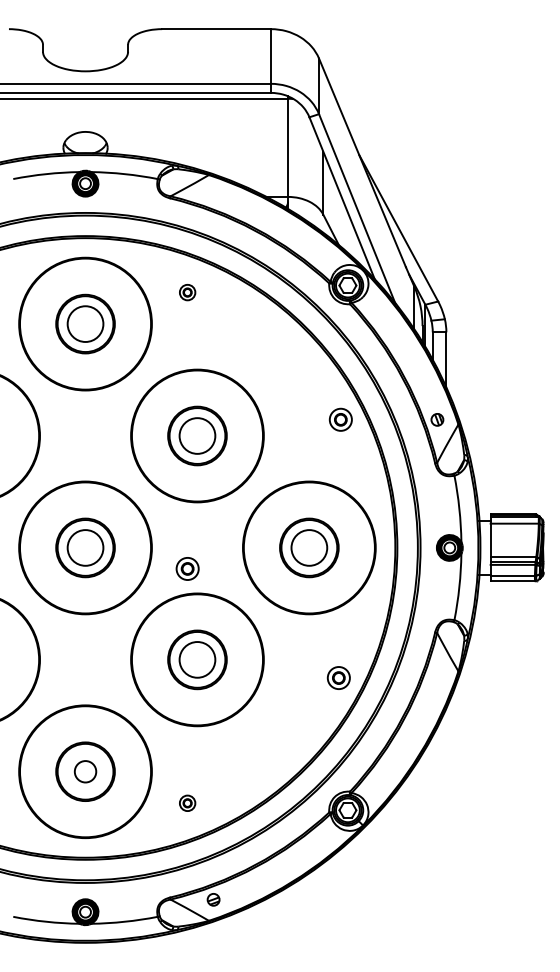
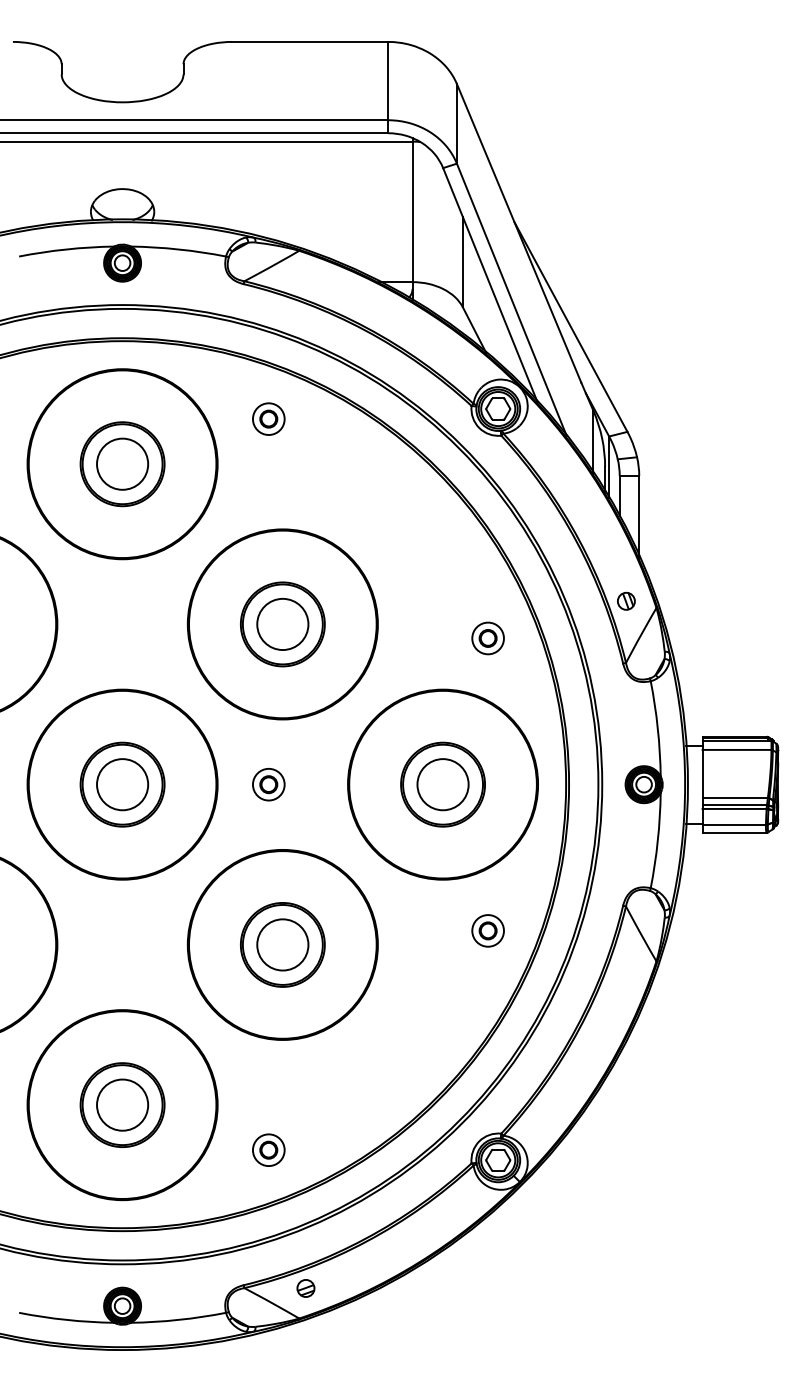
part: (187, 292) -> (268, 418), size x1.43
part: (340, 419) -> (487, 638), moved
part: (187, 568) -> (268, 784), moved
part: (338, 677) -> (487, 930), moved
circle: (85, 771) -> (122, 1104), size x1.67
part: (187, 803) -> (268, 1150), size x1.43

